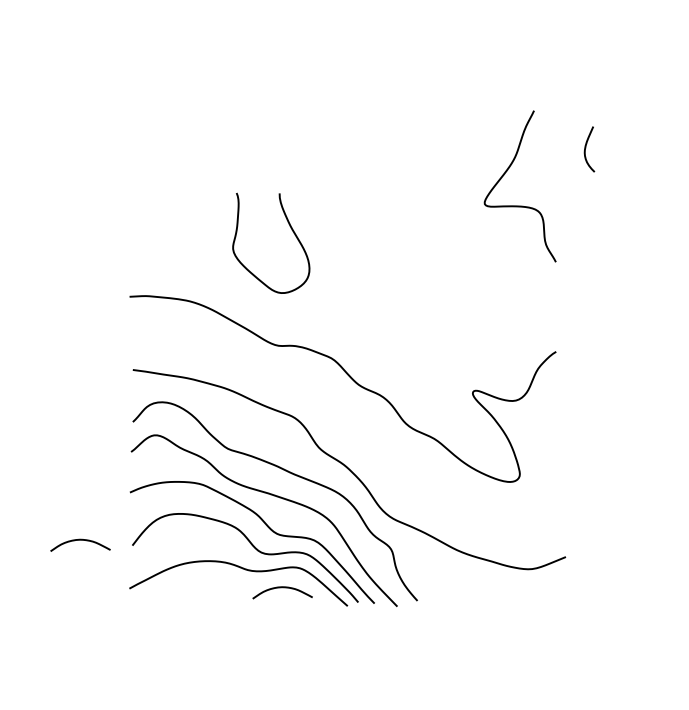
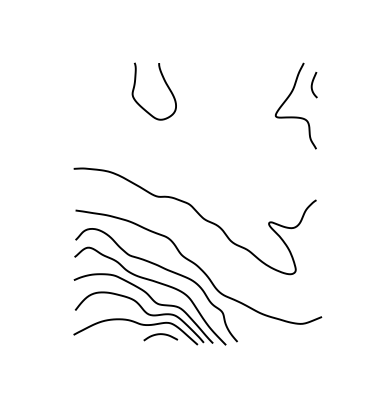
curve: (586, 150) -> (312, 85), moved
curve: (290, 231) -> (165, 84), moved
curve: (78, 542) -> (44, 308), removed

